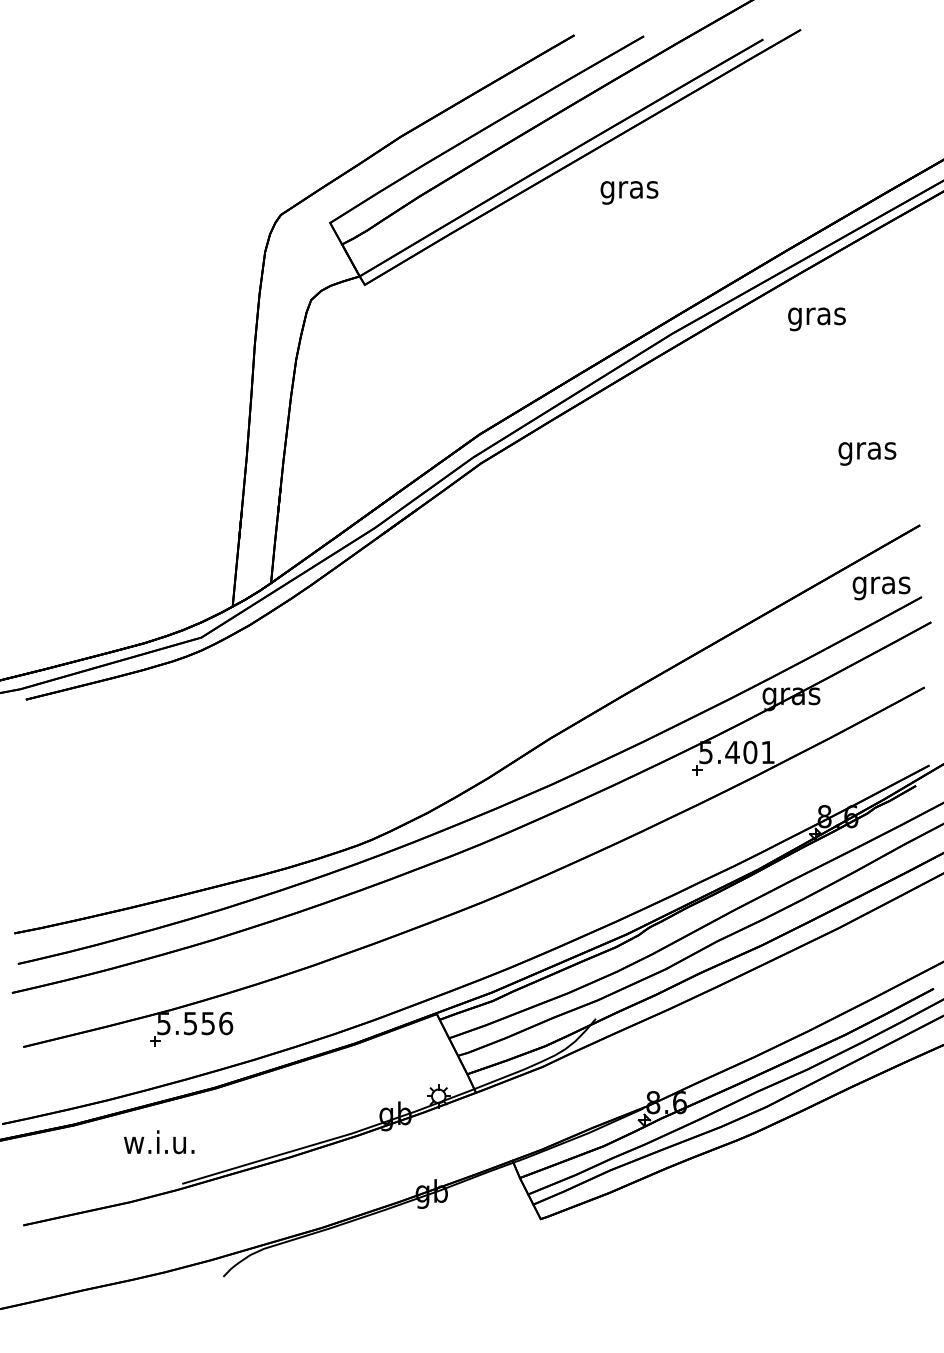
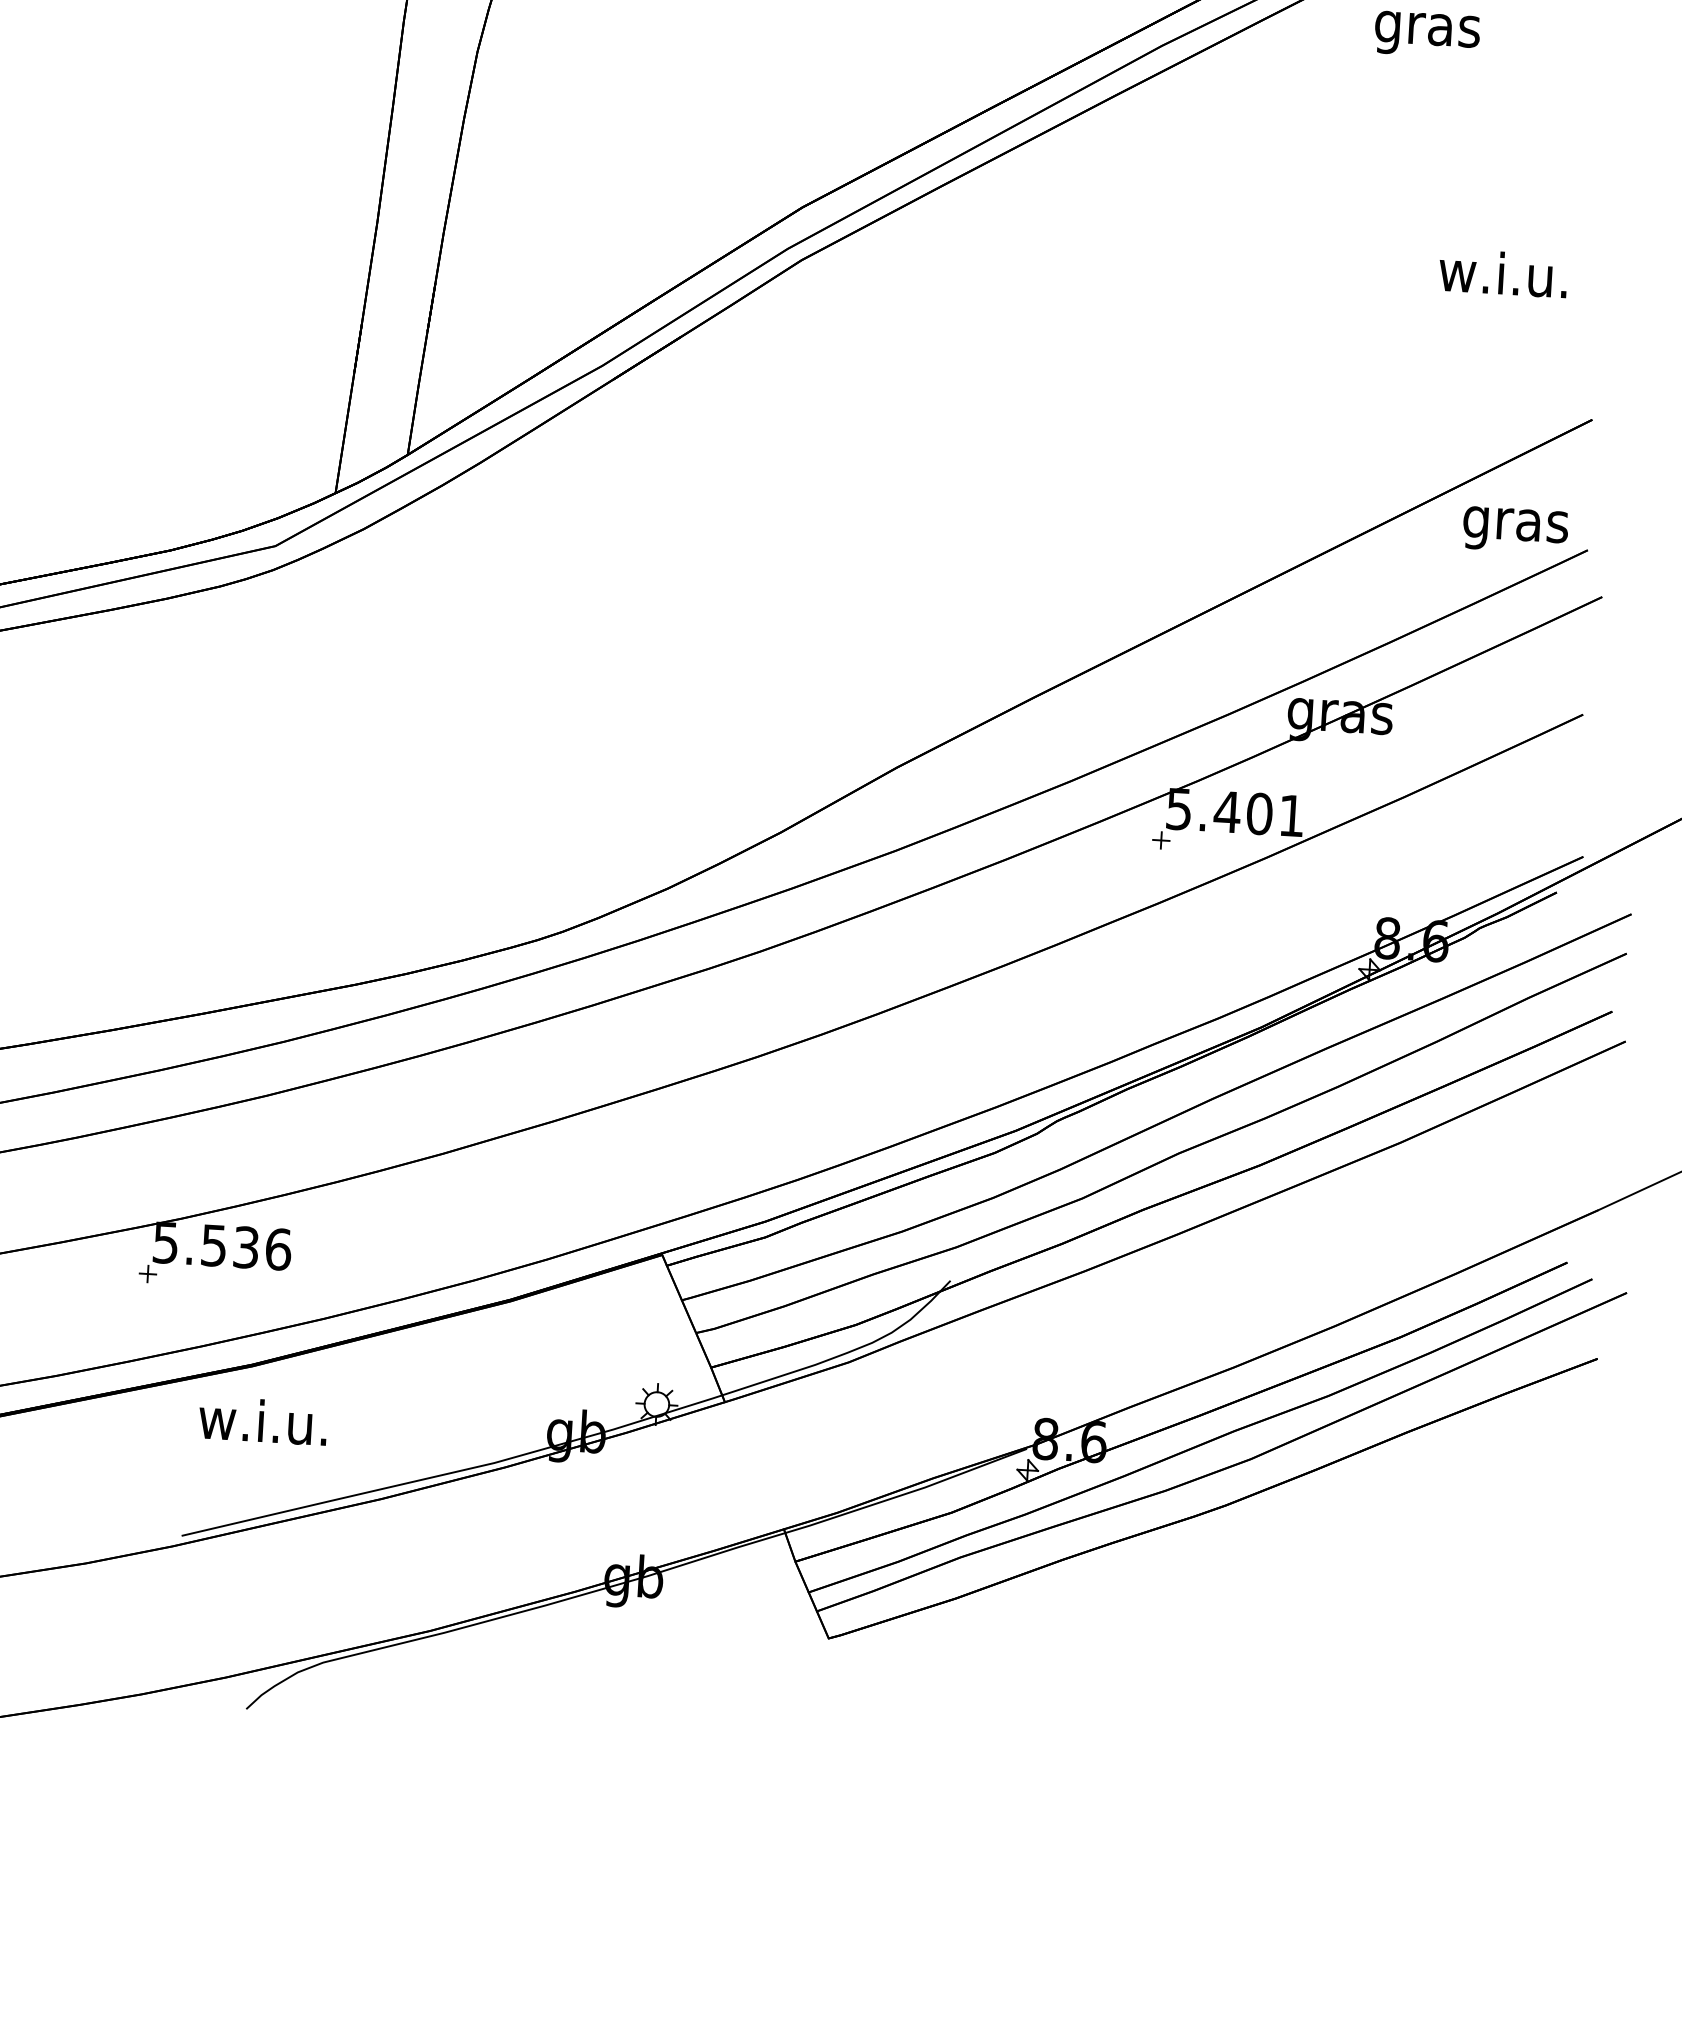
text: (866, 450) -> (1503, 278), gras -> w.i.u.
text: (208, 1022) -> (246, 1245), 5.556 -> 5.536
text: (159, 1142) -> (263, 1421), moved

